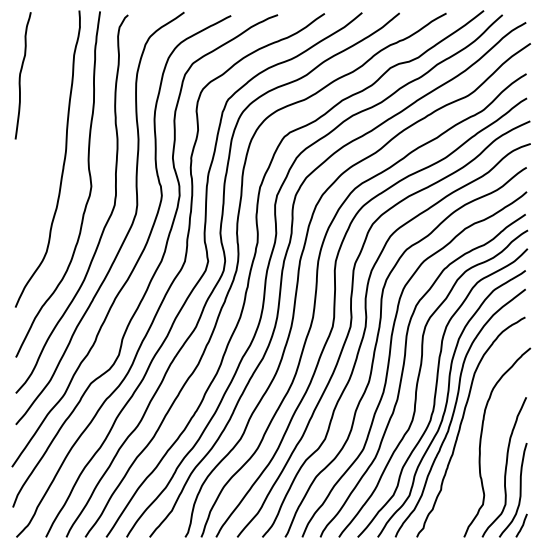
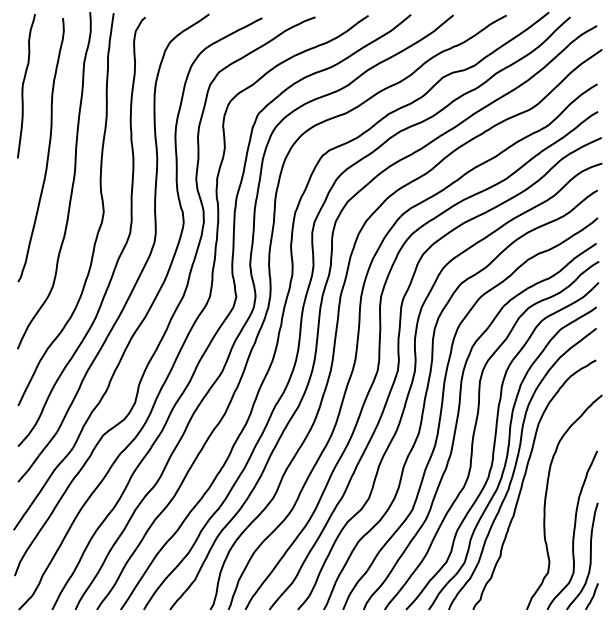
curve: (41, 134) -> (47, 152), added

